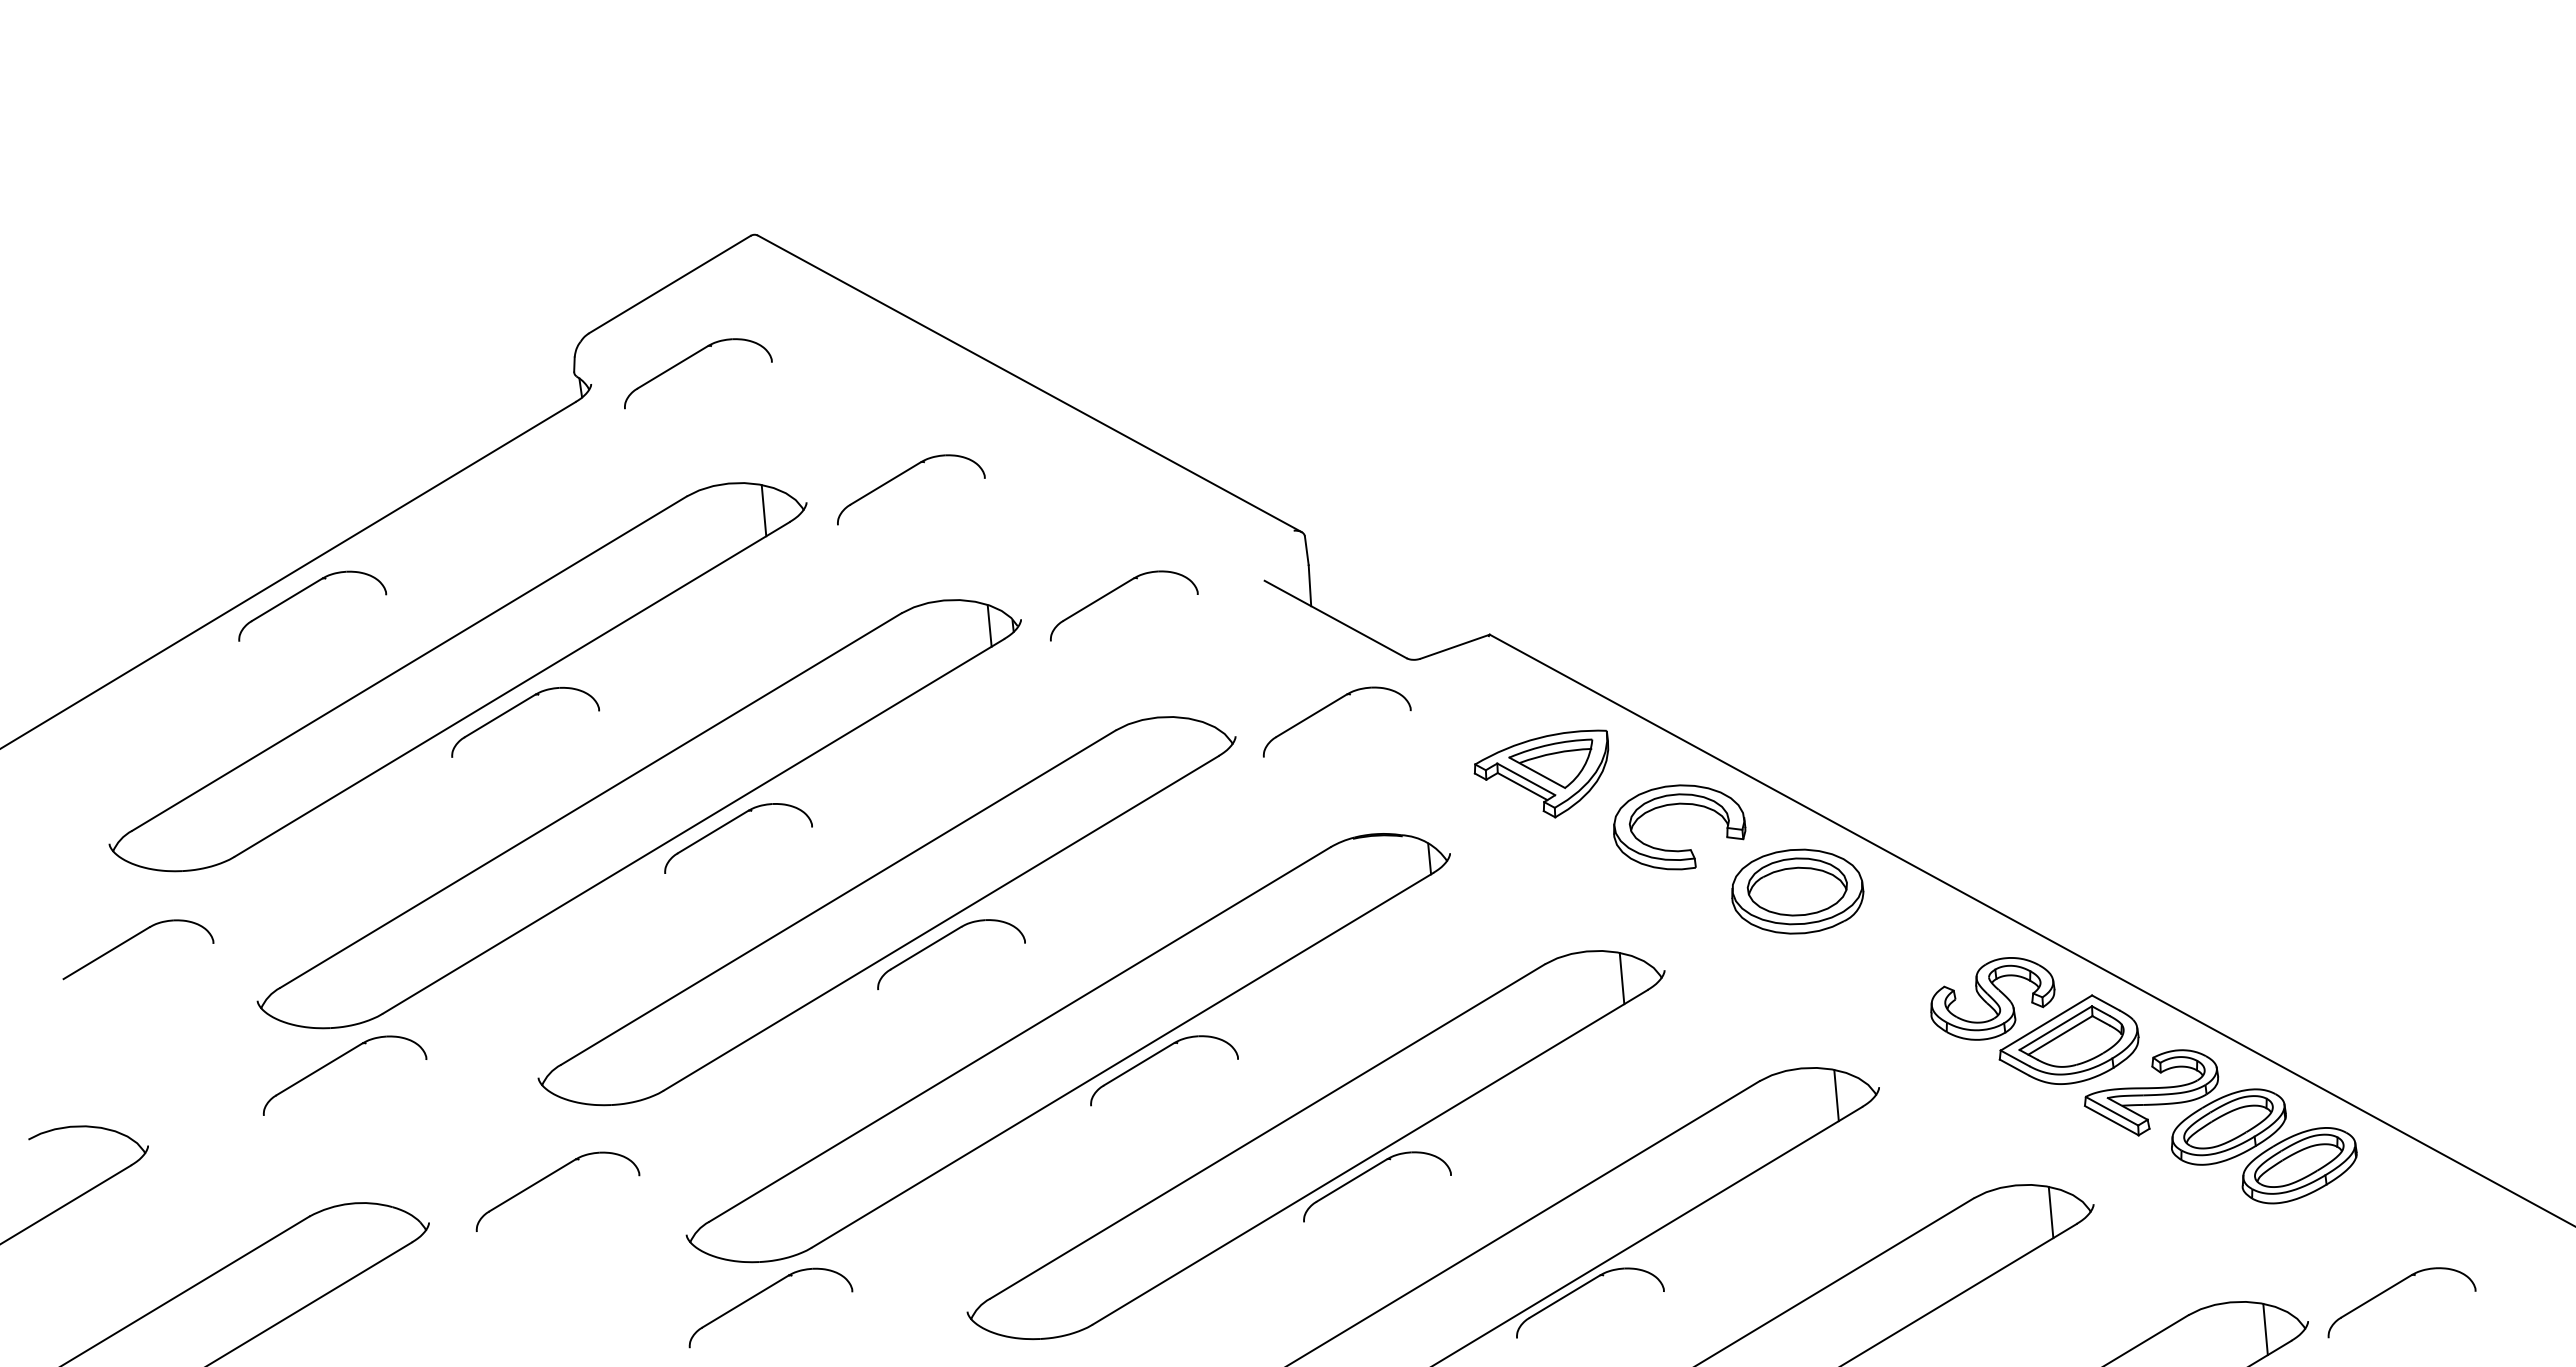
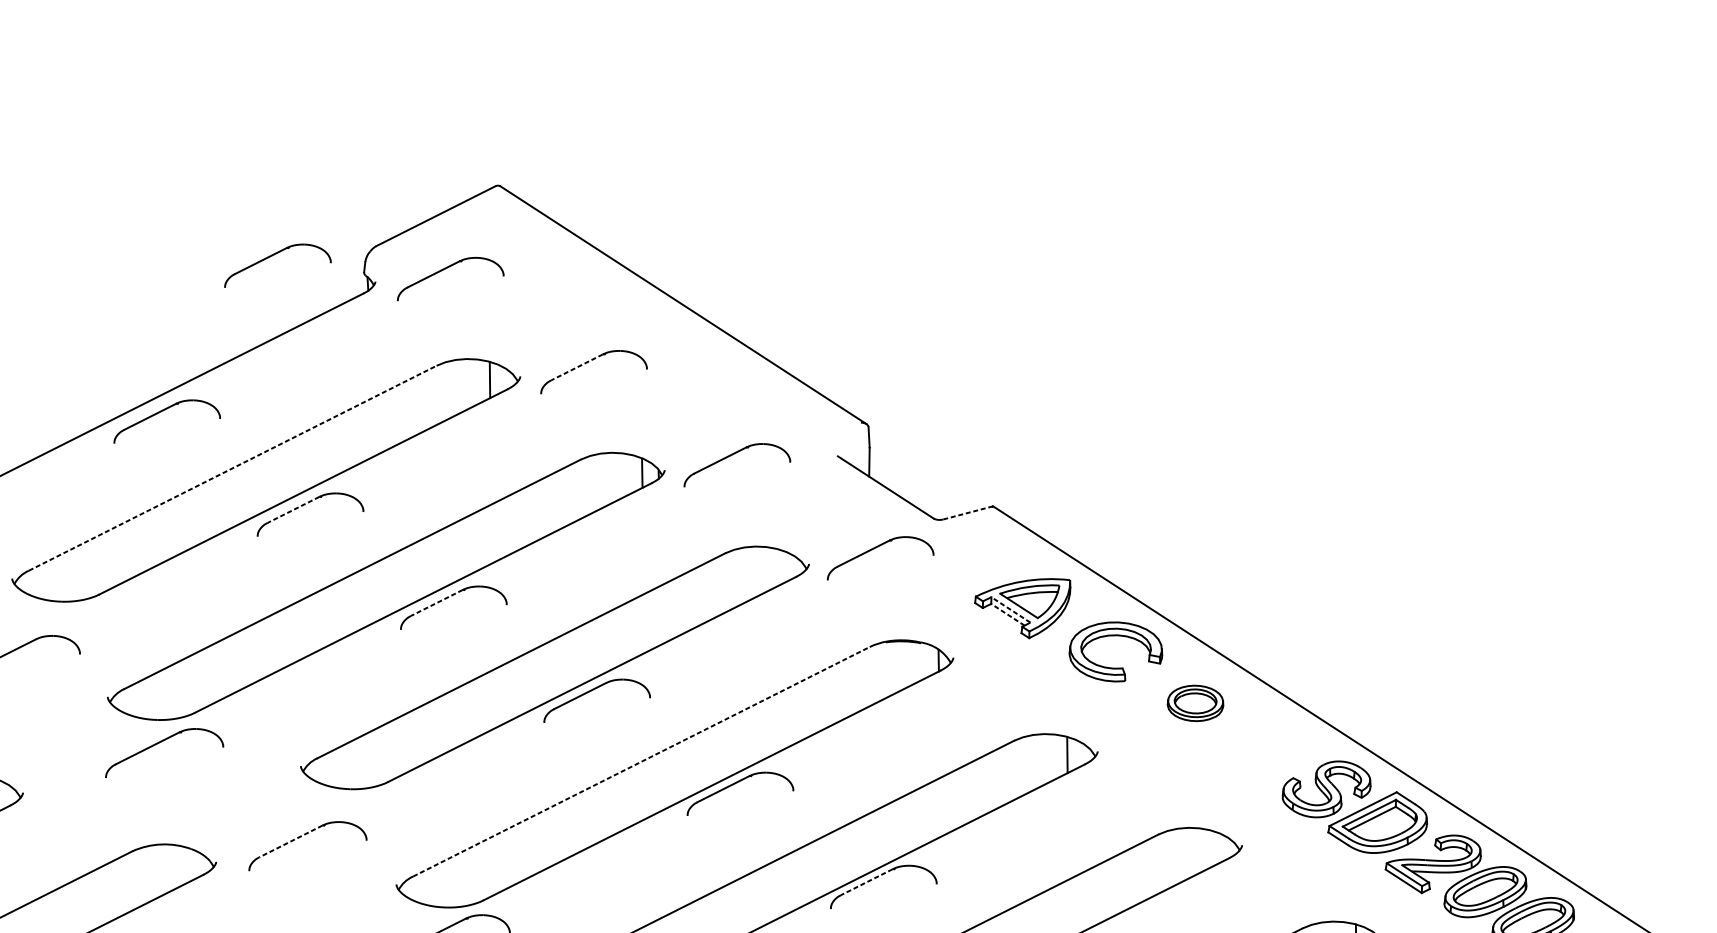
part: (445, 357) -> (274, 255), added
line: (885, 483) -> (576, 367), solid -> dashed
line: (1455, 646) -> (968, 512), solid -> dashed
line: (409, 663) -> (232, 468), solid -> dashed
line: (499, 716) -> (293, 510), solid -> dashed
line: (1526, 779) -> (1011, 610), solid -> dashed
line: (1522, 786) -> (1007, 614), solid -> dashed
line: (712, 832) -> (436, 603), solid -> dashed
part: (1797, 891) -> (1195, 703), size x0.6
line: (1019, 1034) -> (641, 761), solid -> dashed
line: (1836, 1095) -> (1211, 848), removed
line: (1351, 1180) -> (866, 882), solid -> dashed
line: (532, 1185) -> (290, 841), solid -> dashed

